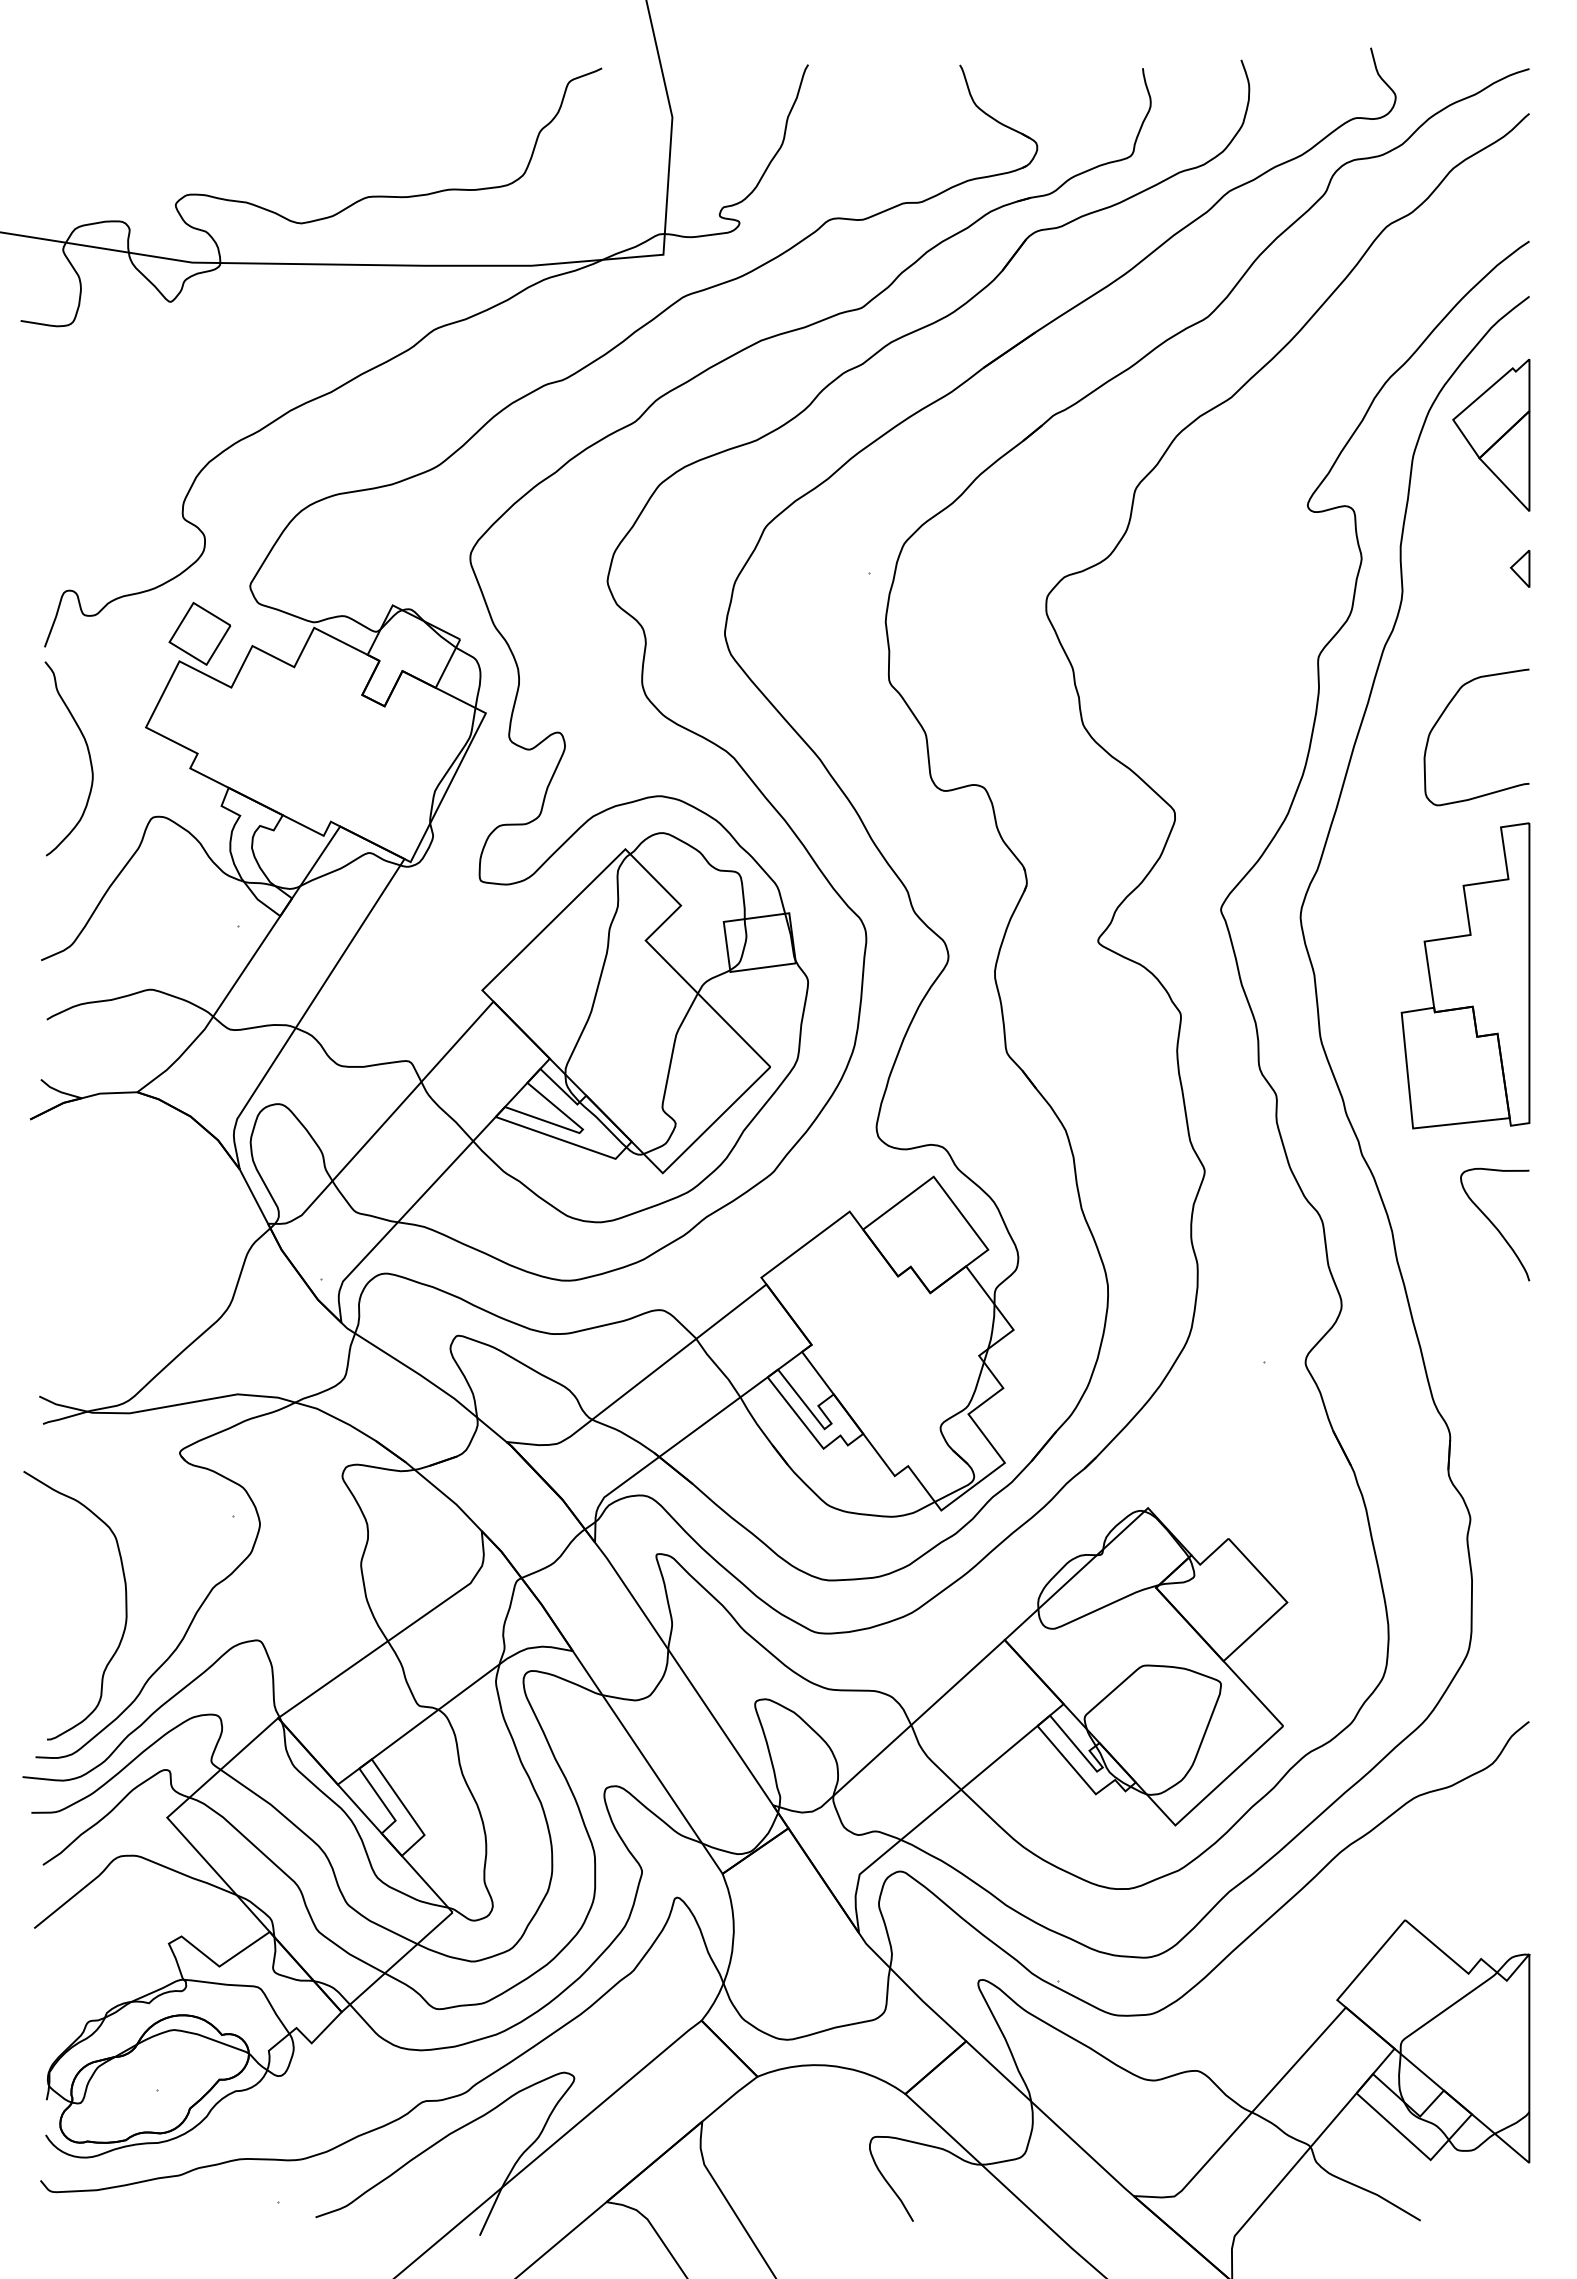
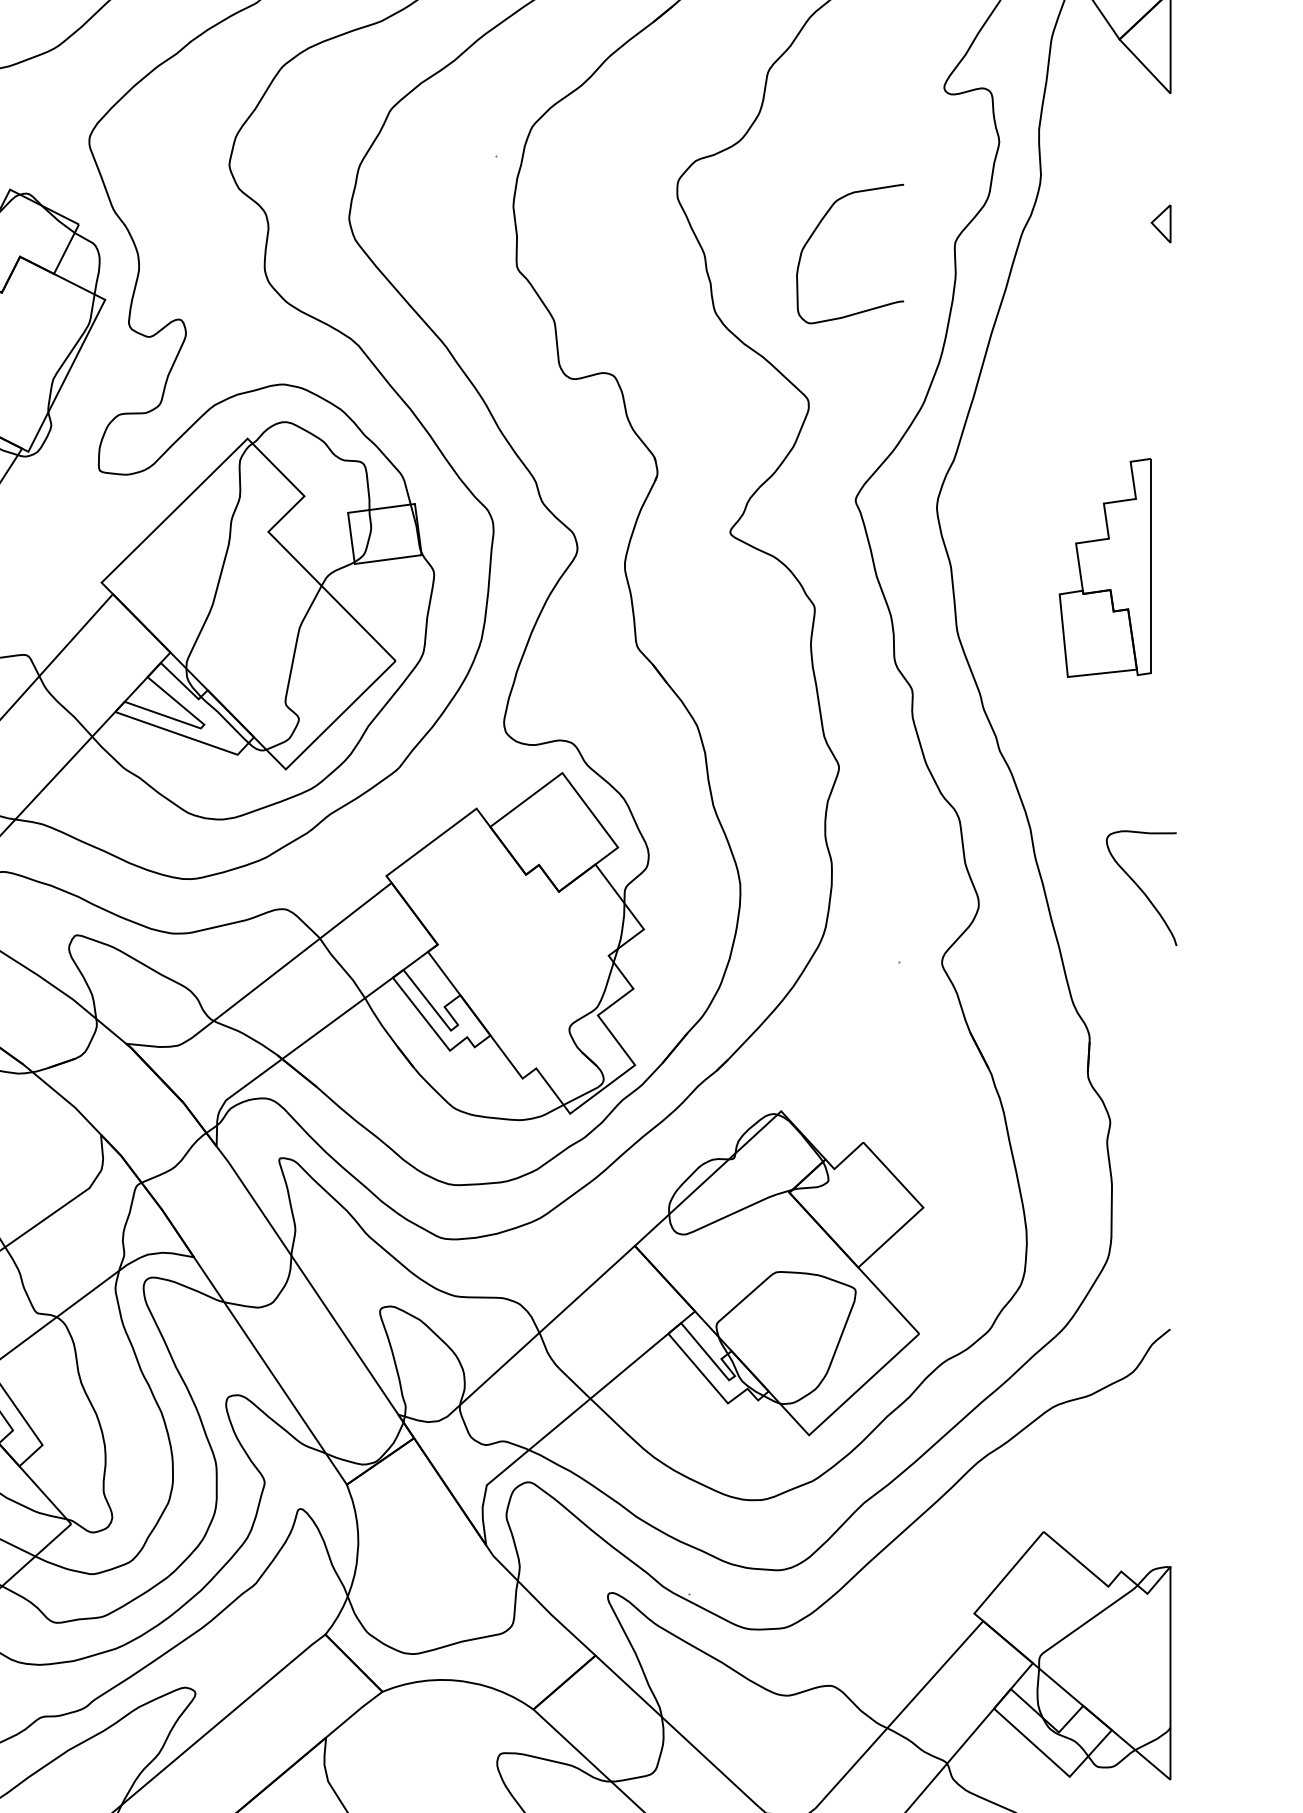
part: (1519, 568) -> (1160, 223), moved
curve: (1442, 715) -> (815, 231), moved
part: (1465, 975) -> (1105, 567), size x0.7
curve: (1494, 1224) -> (1141, 888), moved

